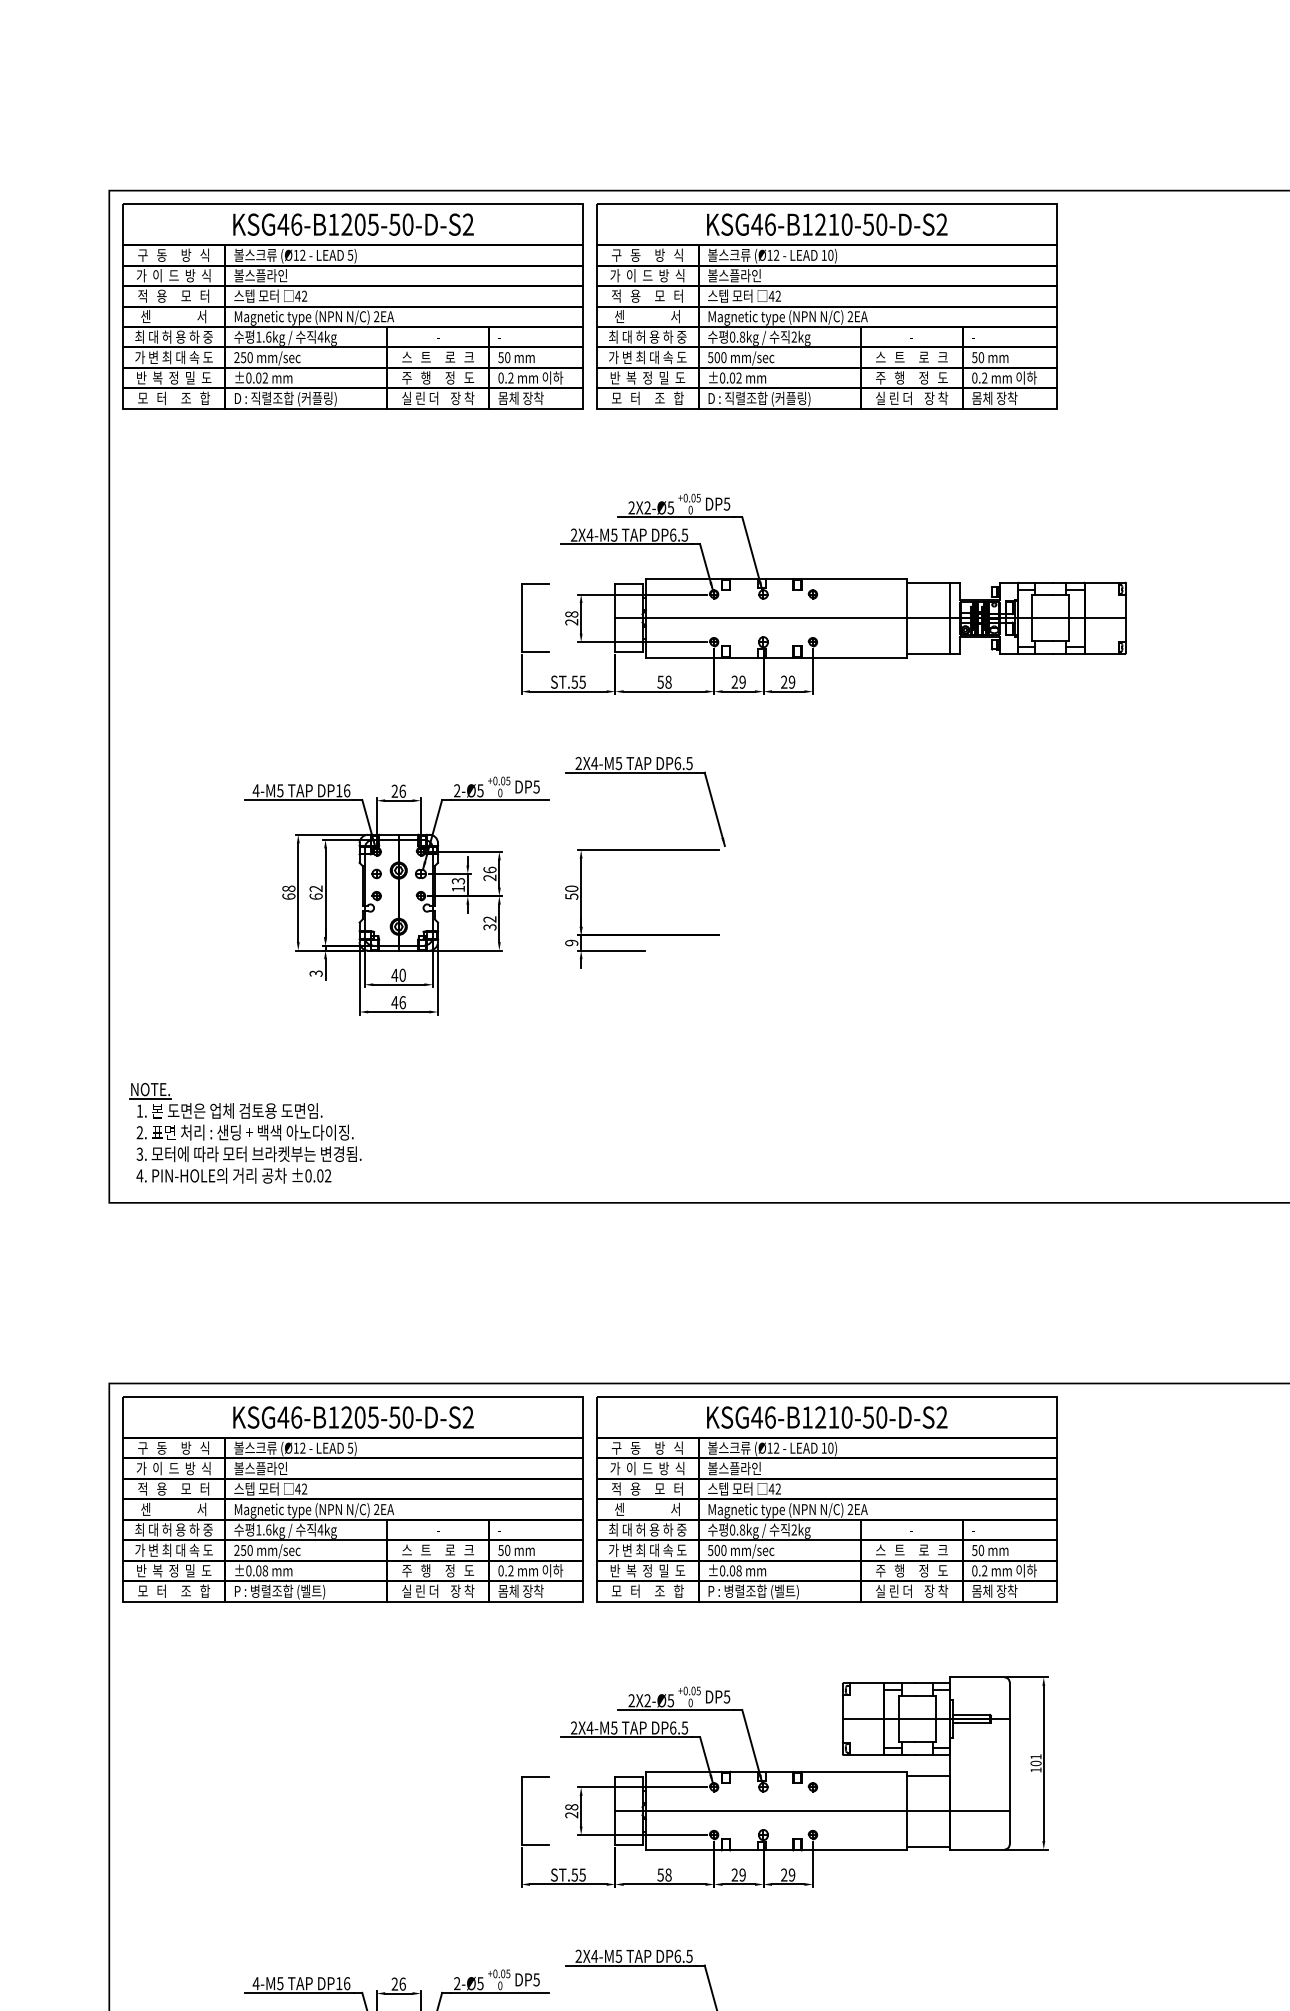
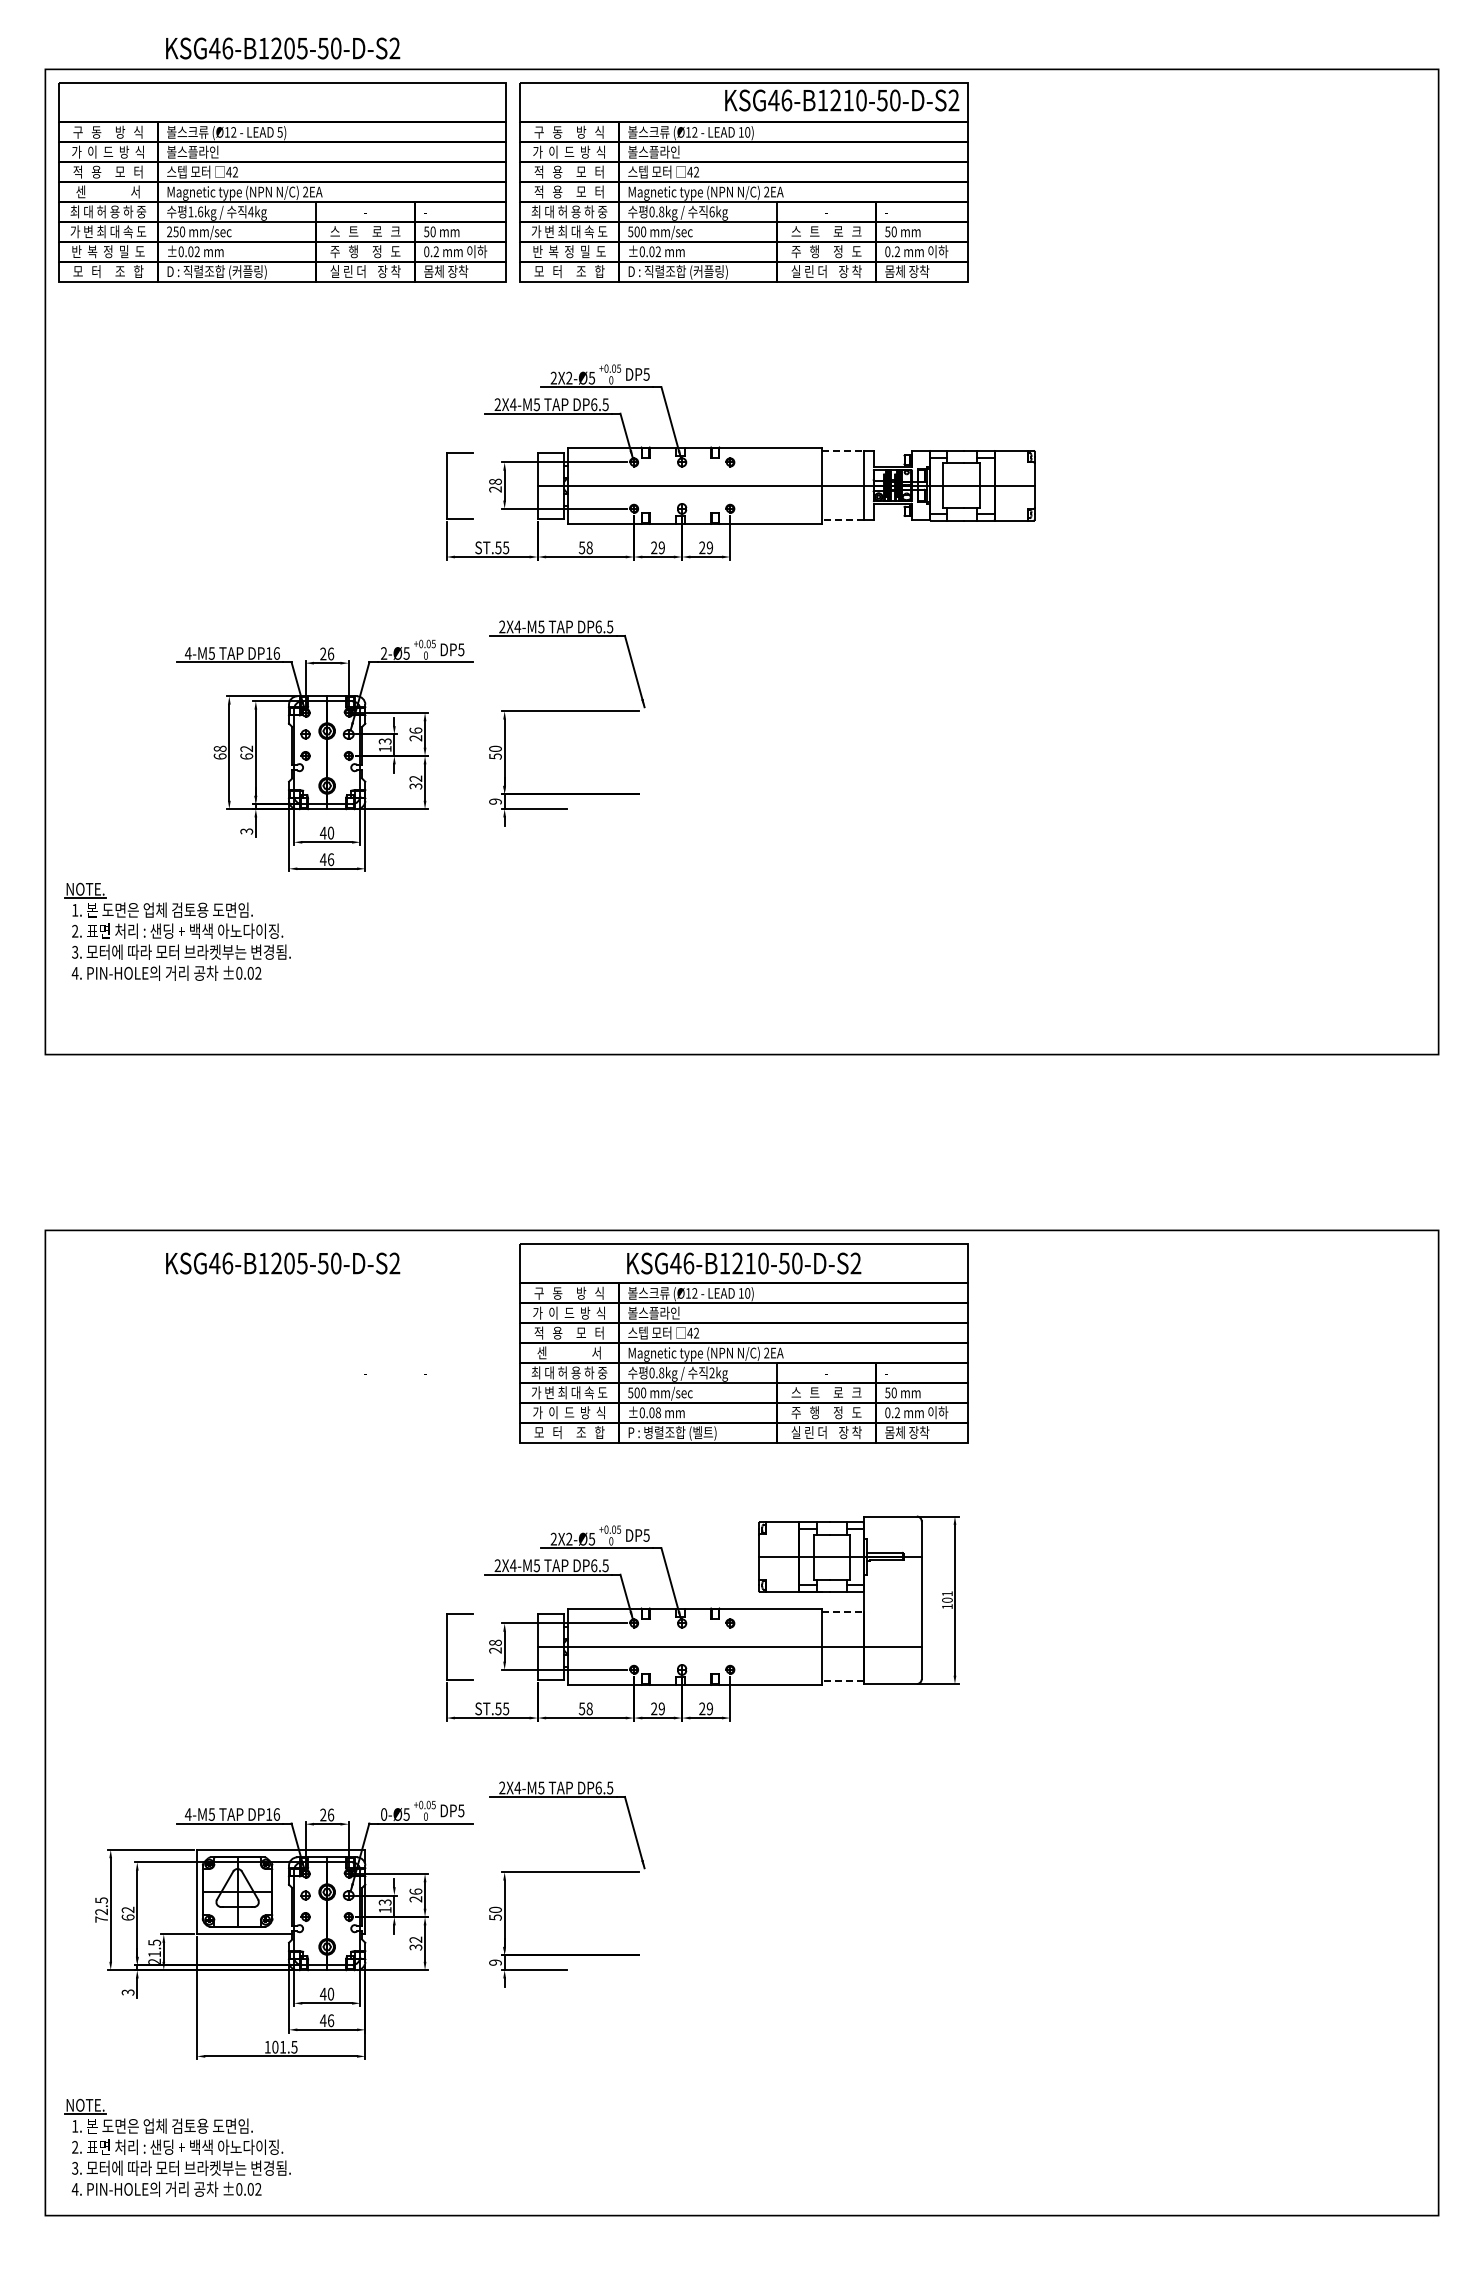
text: (353, 224) -> (283, 48), moved
text: (827, 224) -> (842, 100), moved
text: (646, 316) -> (568, 191), 센                 서 -> 적   용     모   터
text: (793, 336) -> (711, 211), 2kg -> 6kg
line: (929, 583) -> (843, 451), solid -> dashed
line: (929, 654) -> (843, 520), solid -> dashed
part: (245, 1132) -> (177, 931), moved
part: (352, 1499) -> (282, 1343), removed
text: (647, 1570) -> (569, 1412), 반  복  정  밀  도 -> 가  이  드  방  식
line: (929, 1776) -> (843, 1612), solid -> dashed
line: (929, 1846) -> (843, 1681), solid -> dashed
text: (457, 1983) -> (384, 1814), 2- -> 0-

